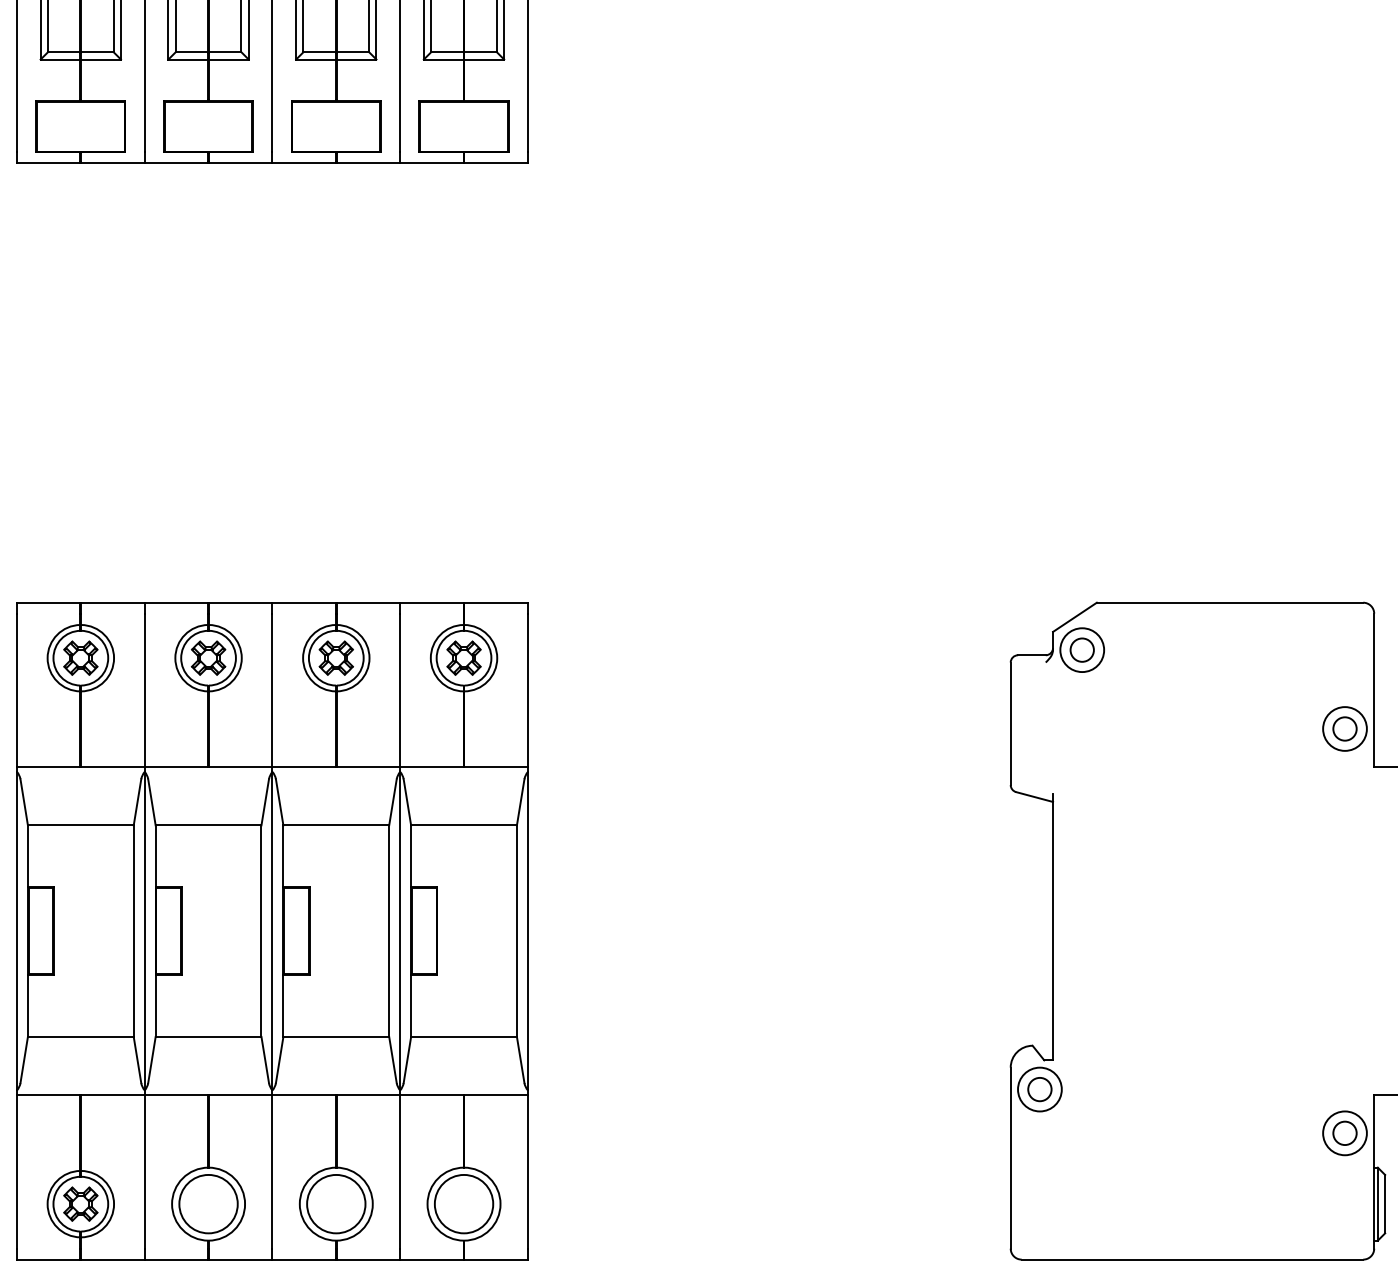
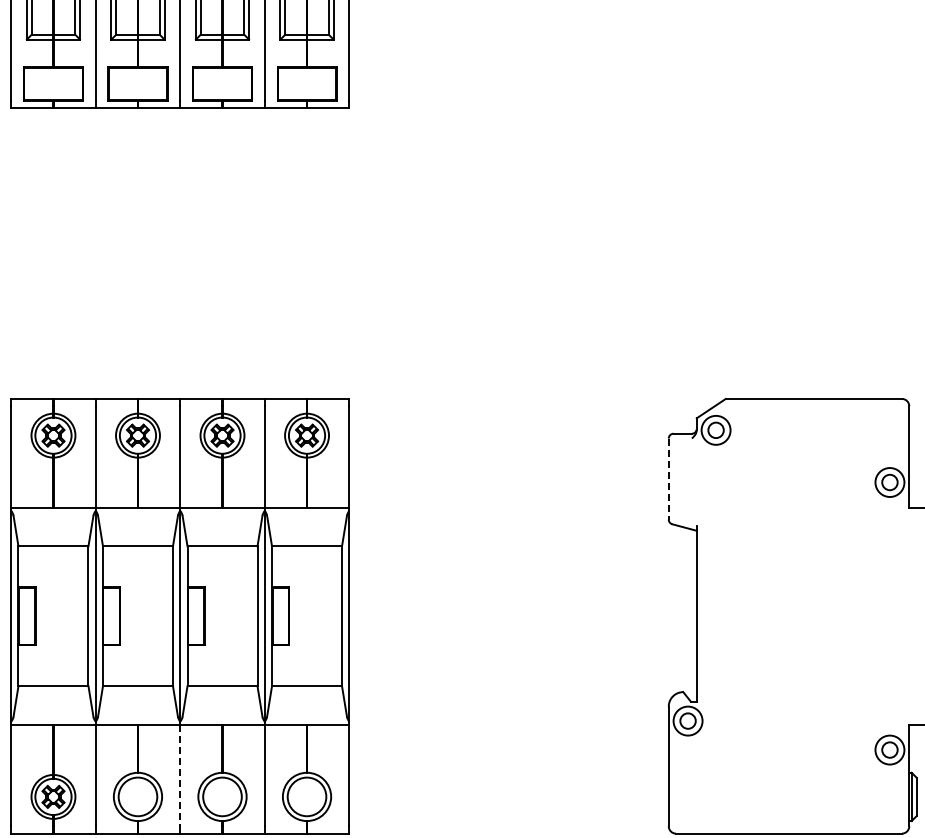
line: (1010, 724) -> (668, 479), solid -> dashed
line: (272, 1171) -> (180, 775), solid -> dashed

